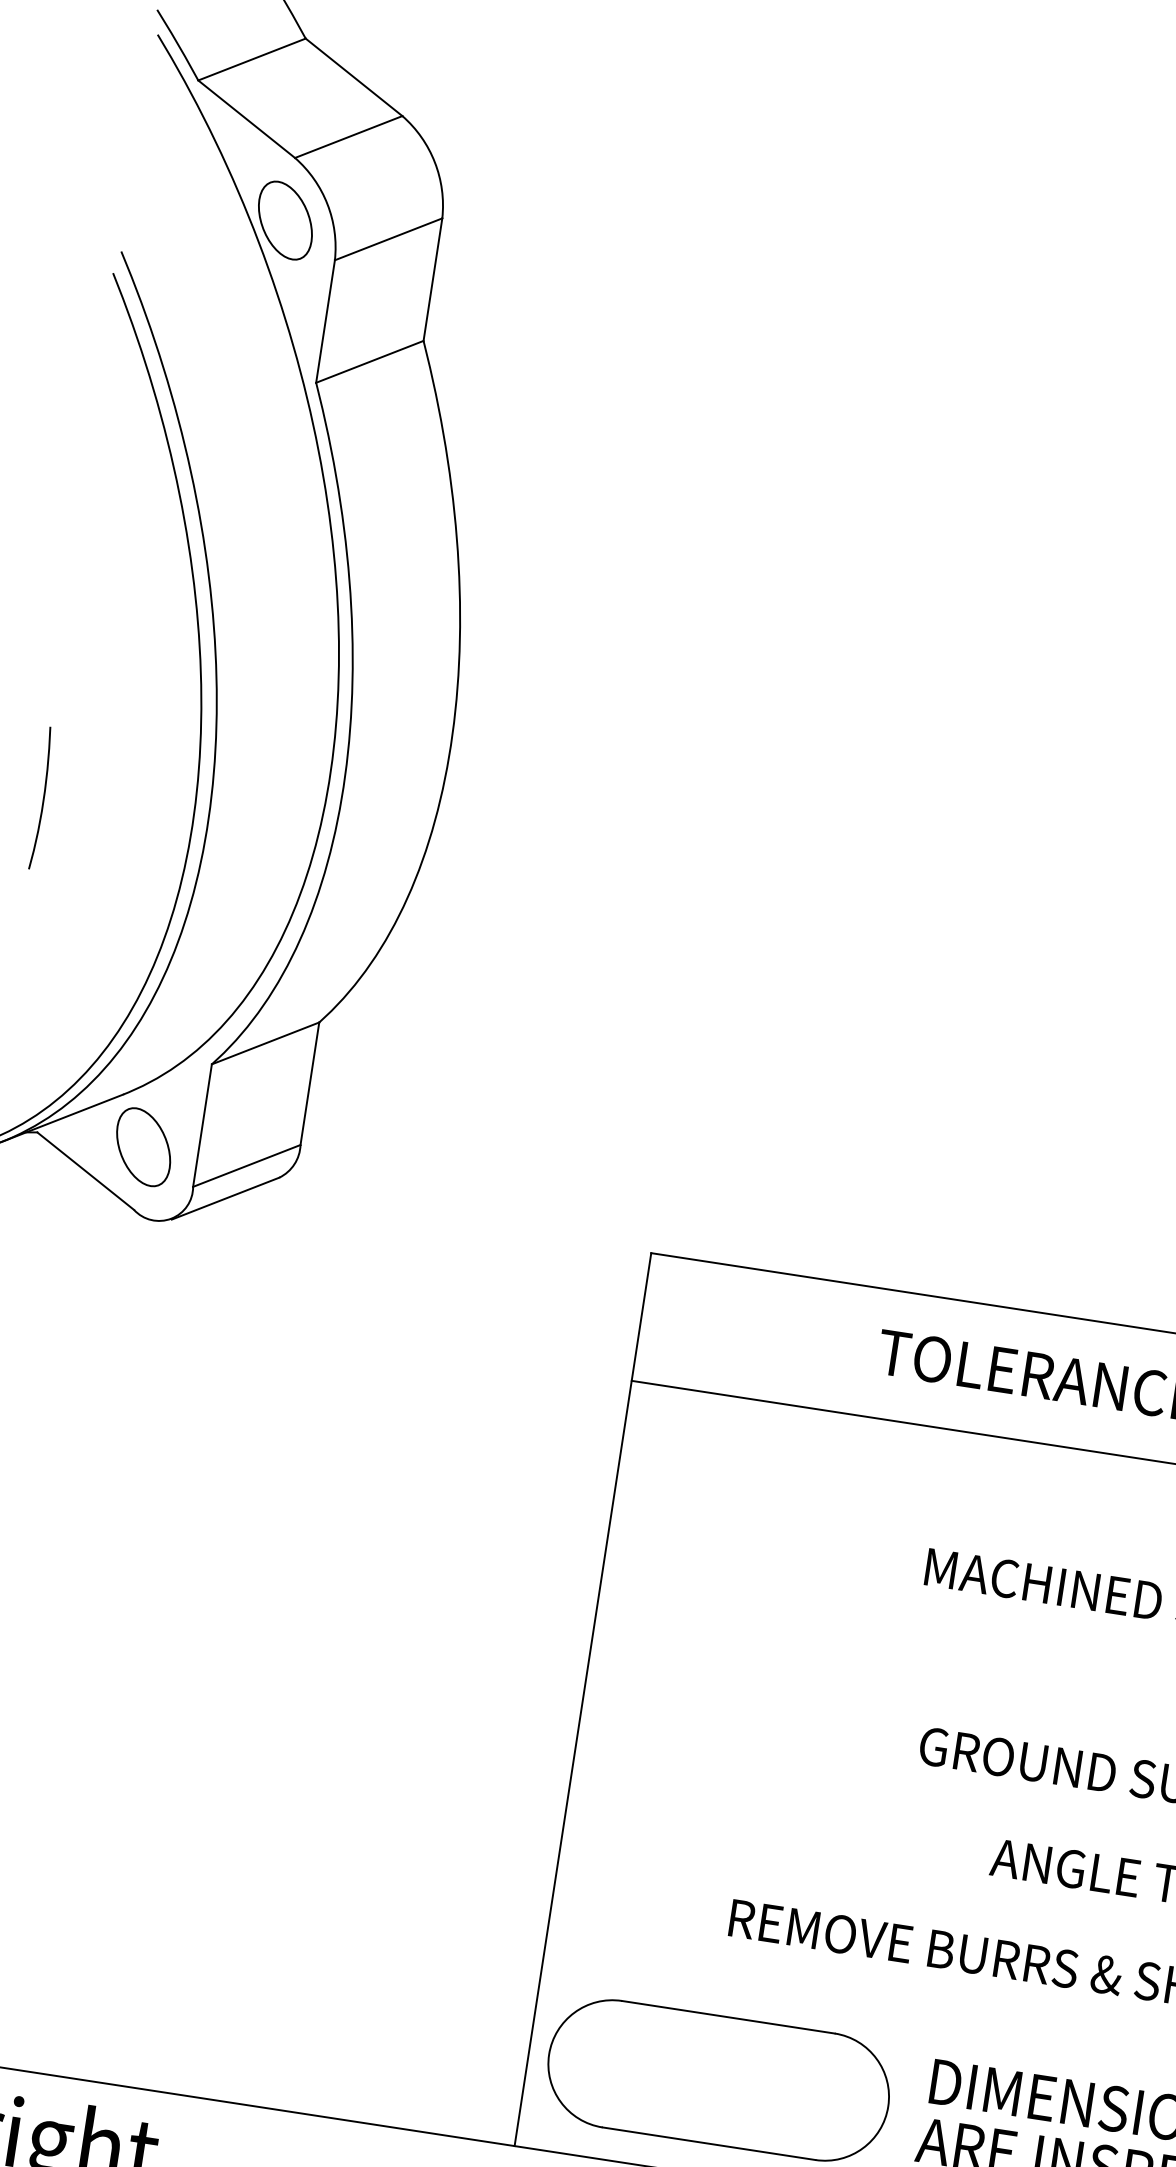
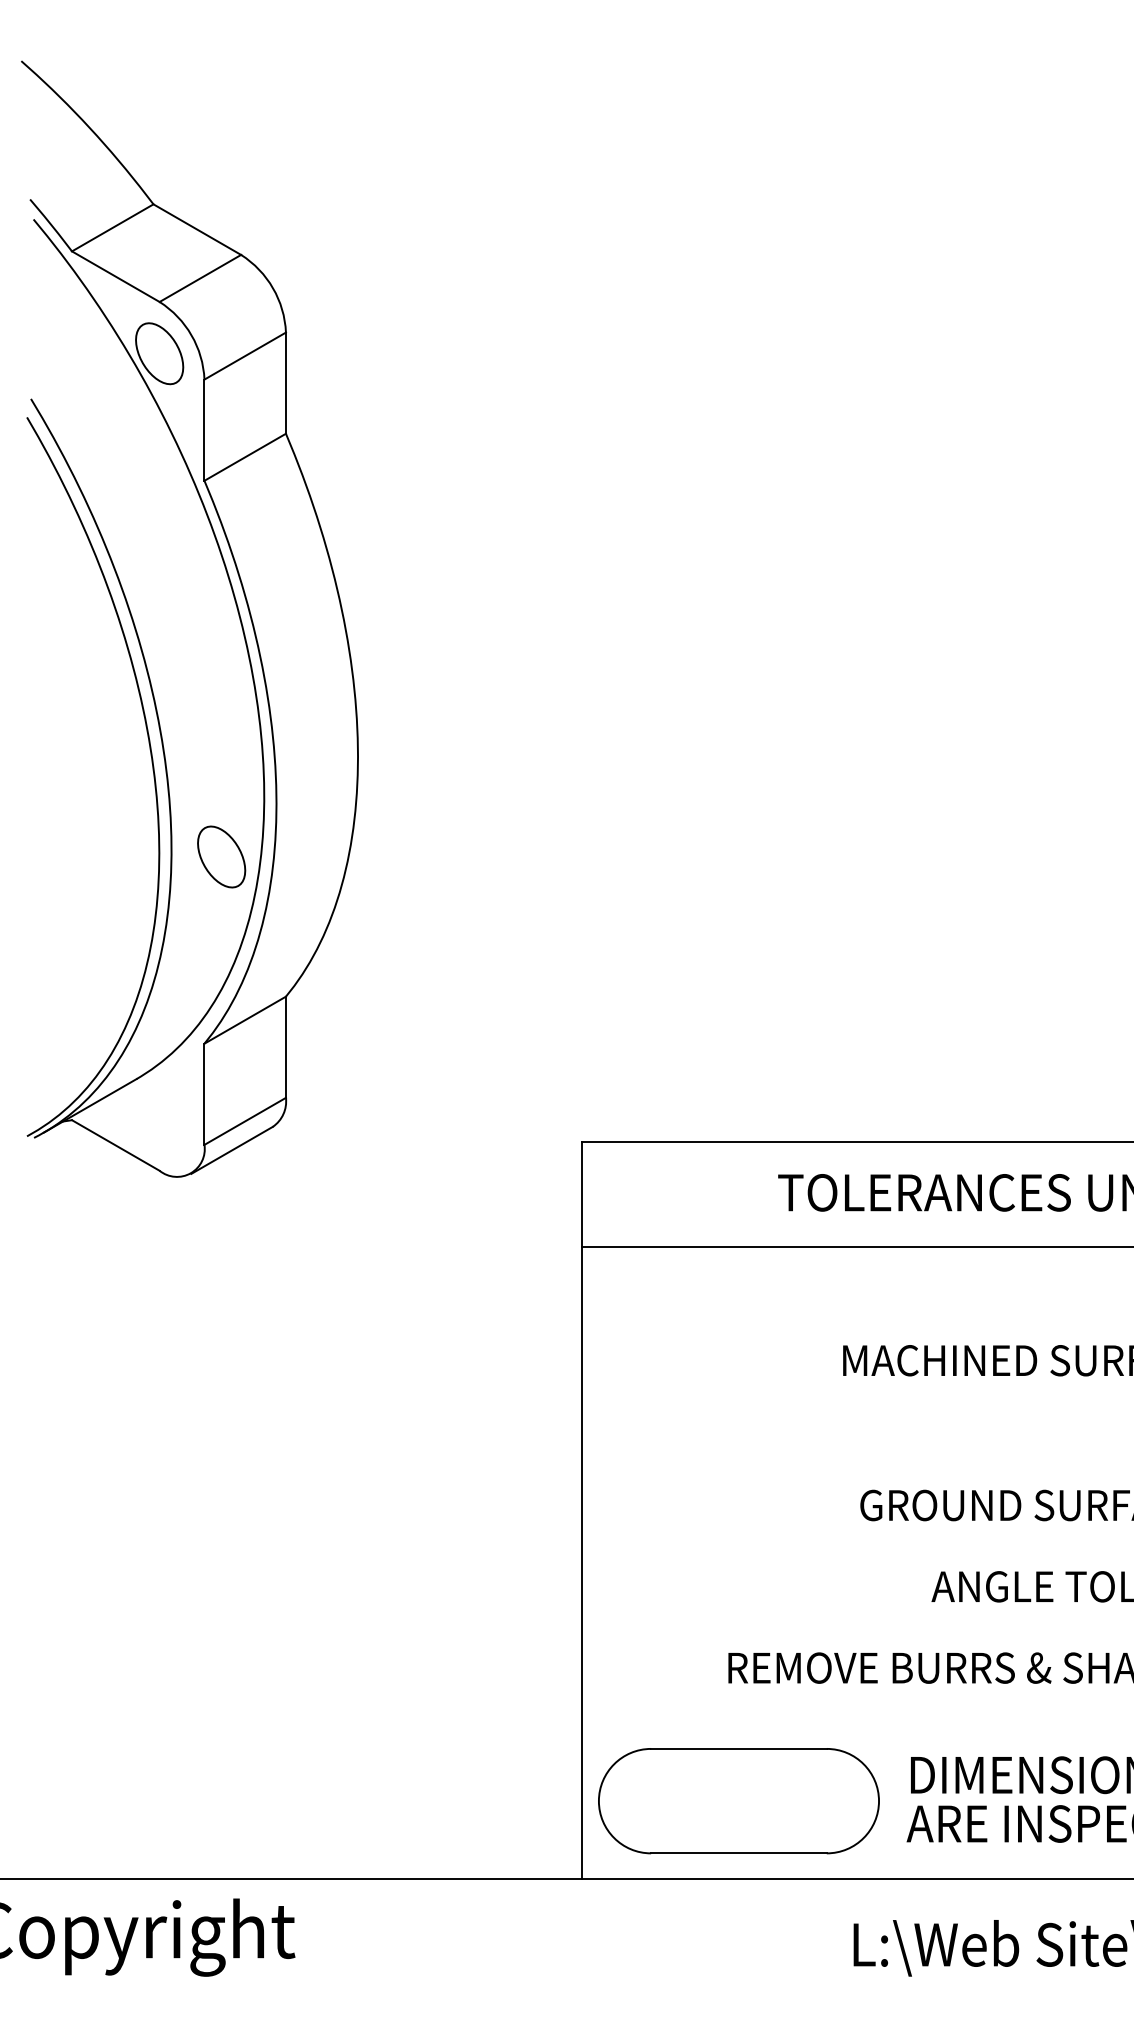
curve: (43, 797) -> (35, 849), removed
part: (143, 1146) -> (221, 856), moved

